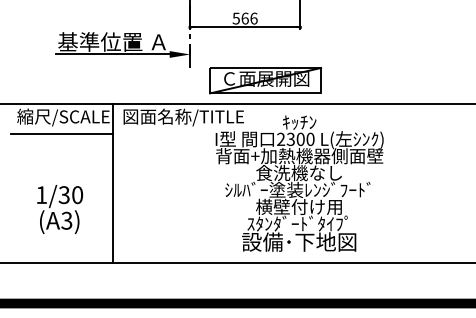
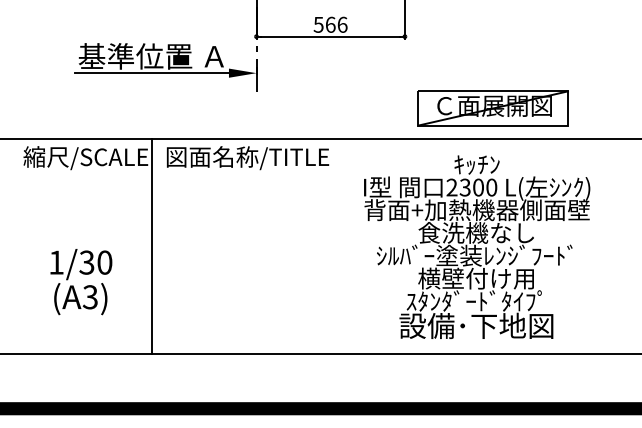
part: (265, 80) -> (492, 108), moved
line: (61, 133) -> (83, 179), removed
text: (299, 183) -> (477, 246), moved

